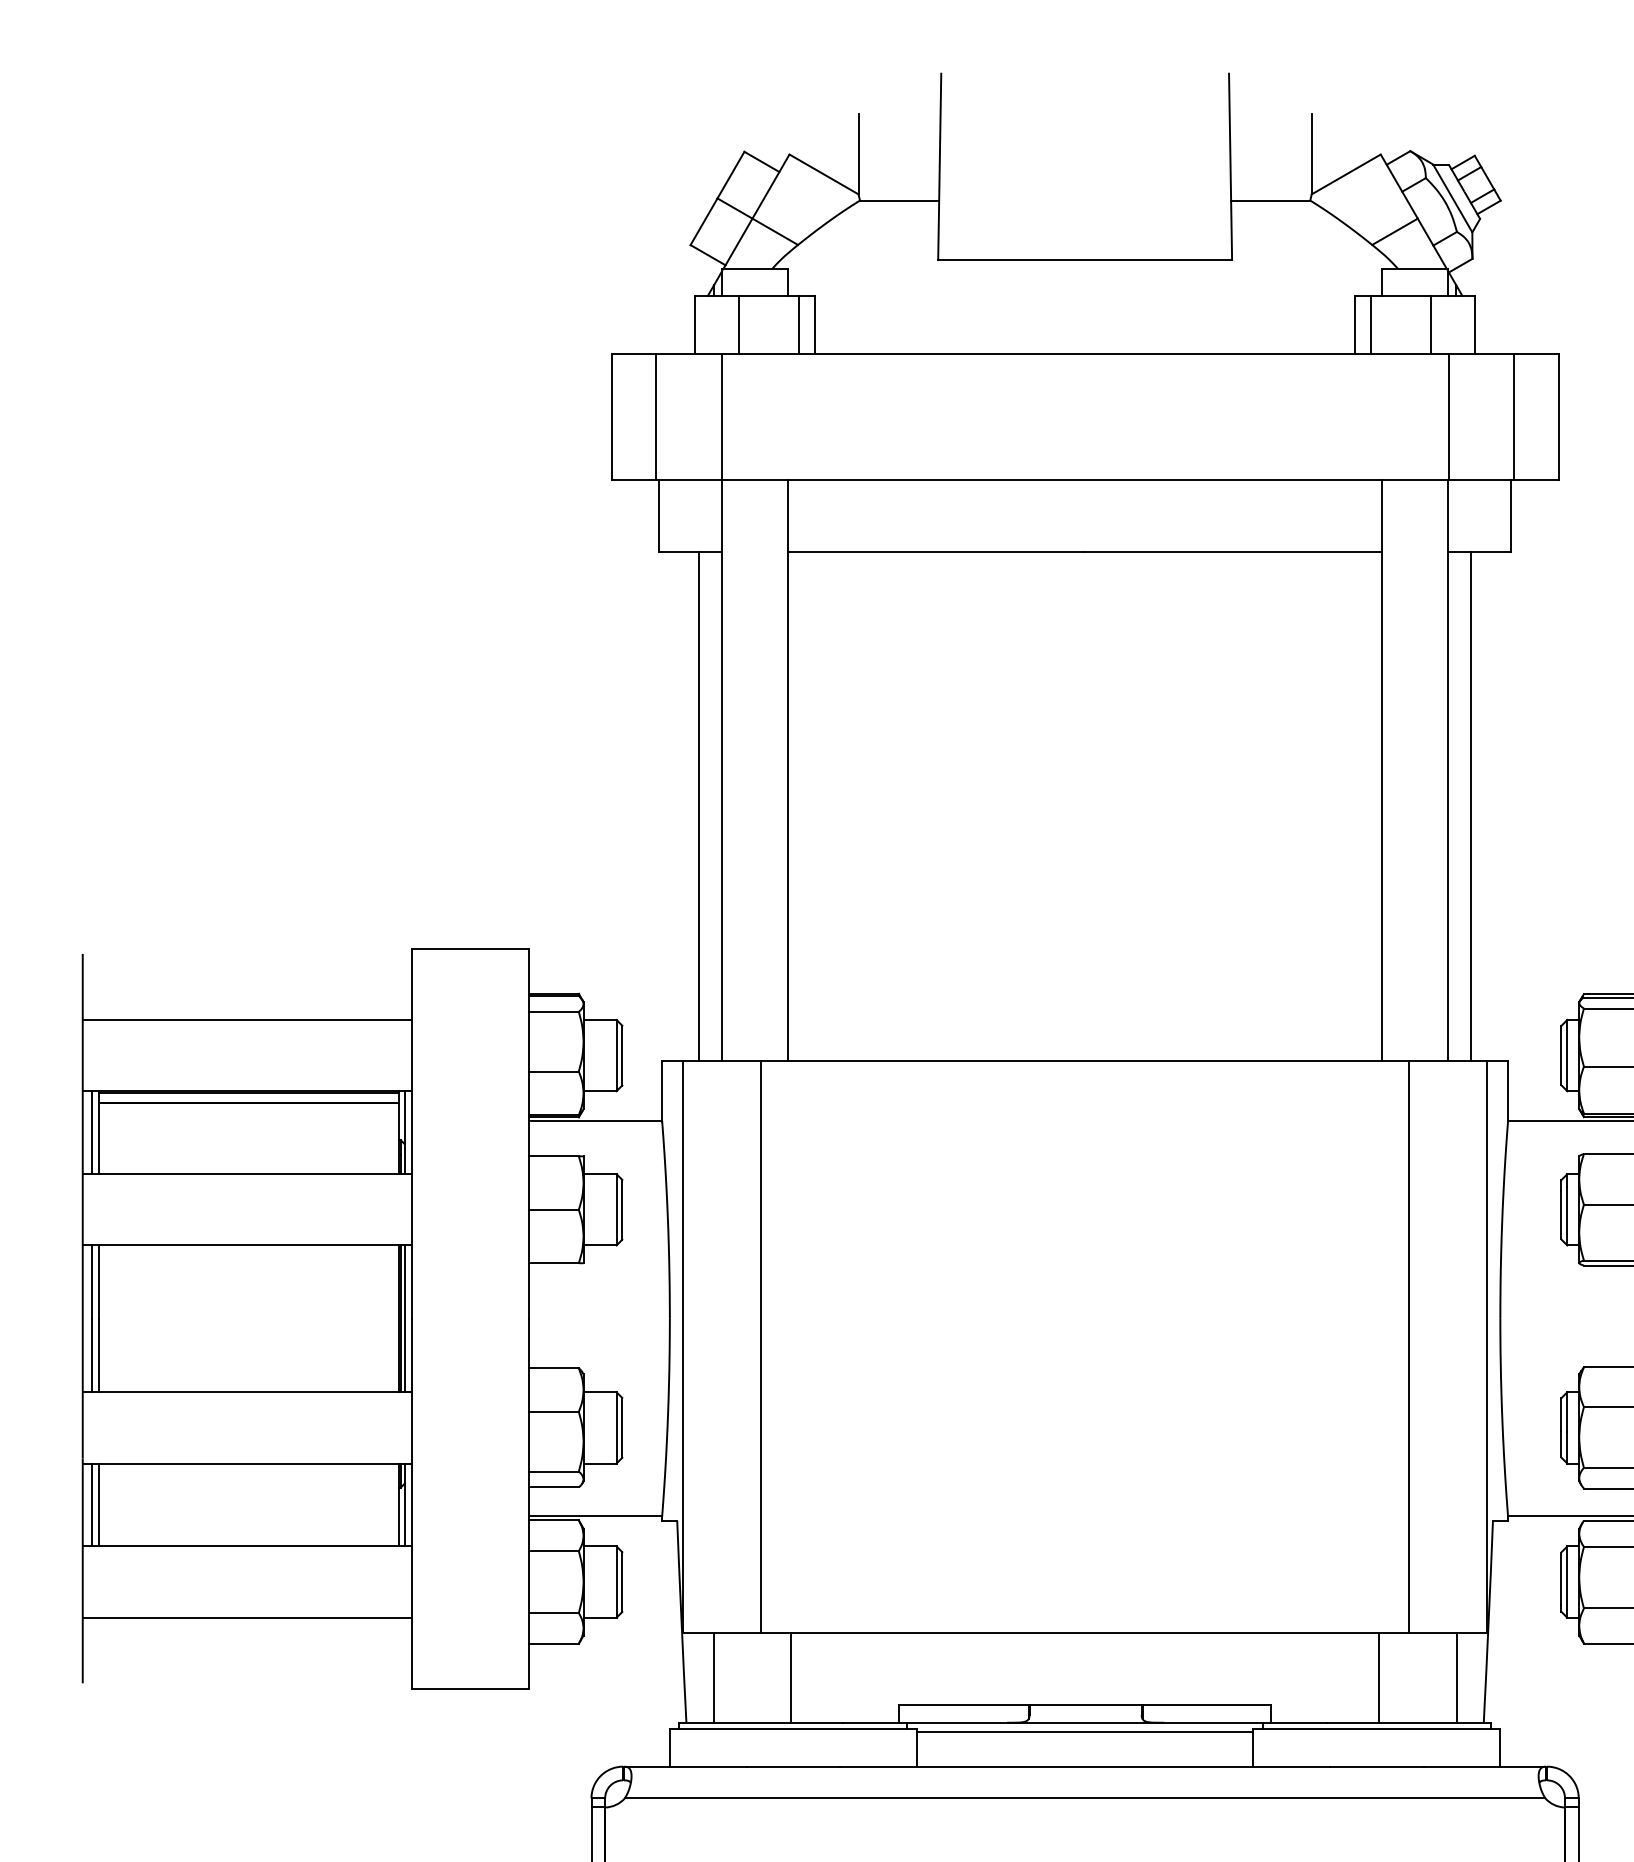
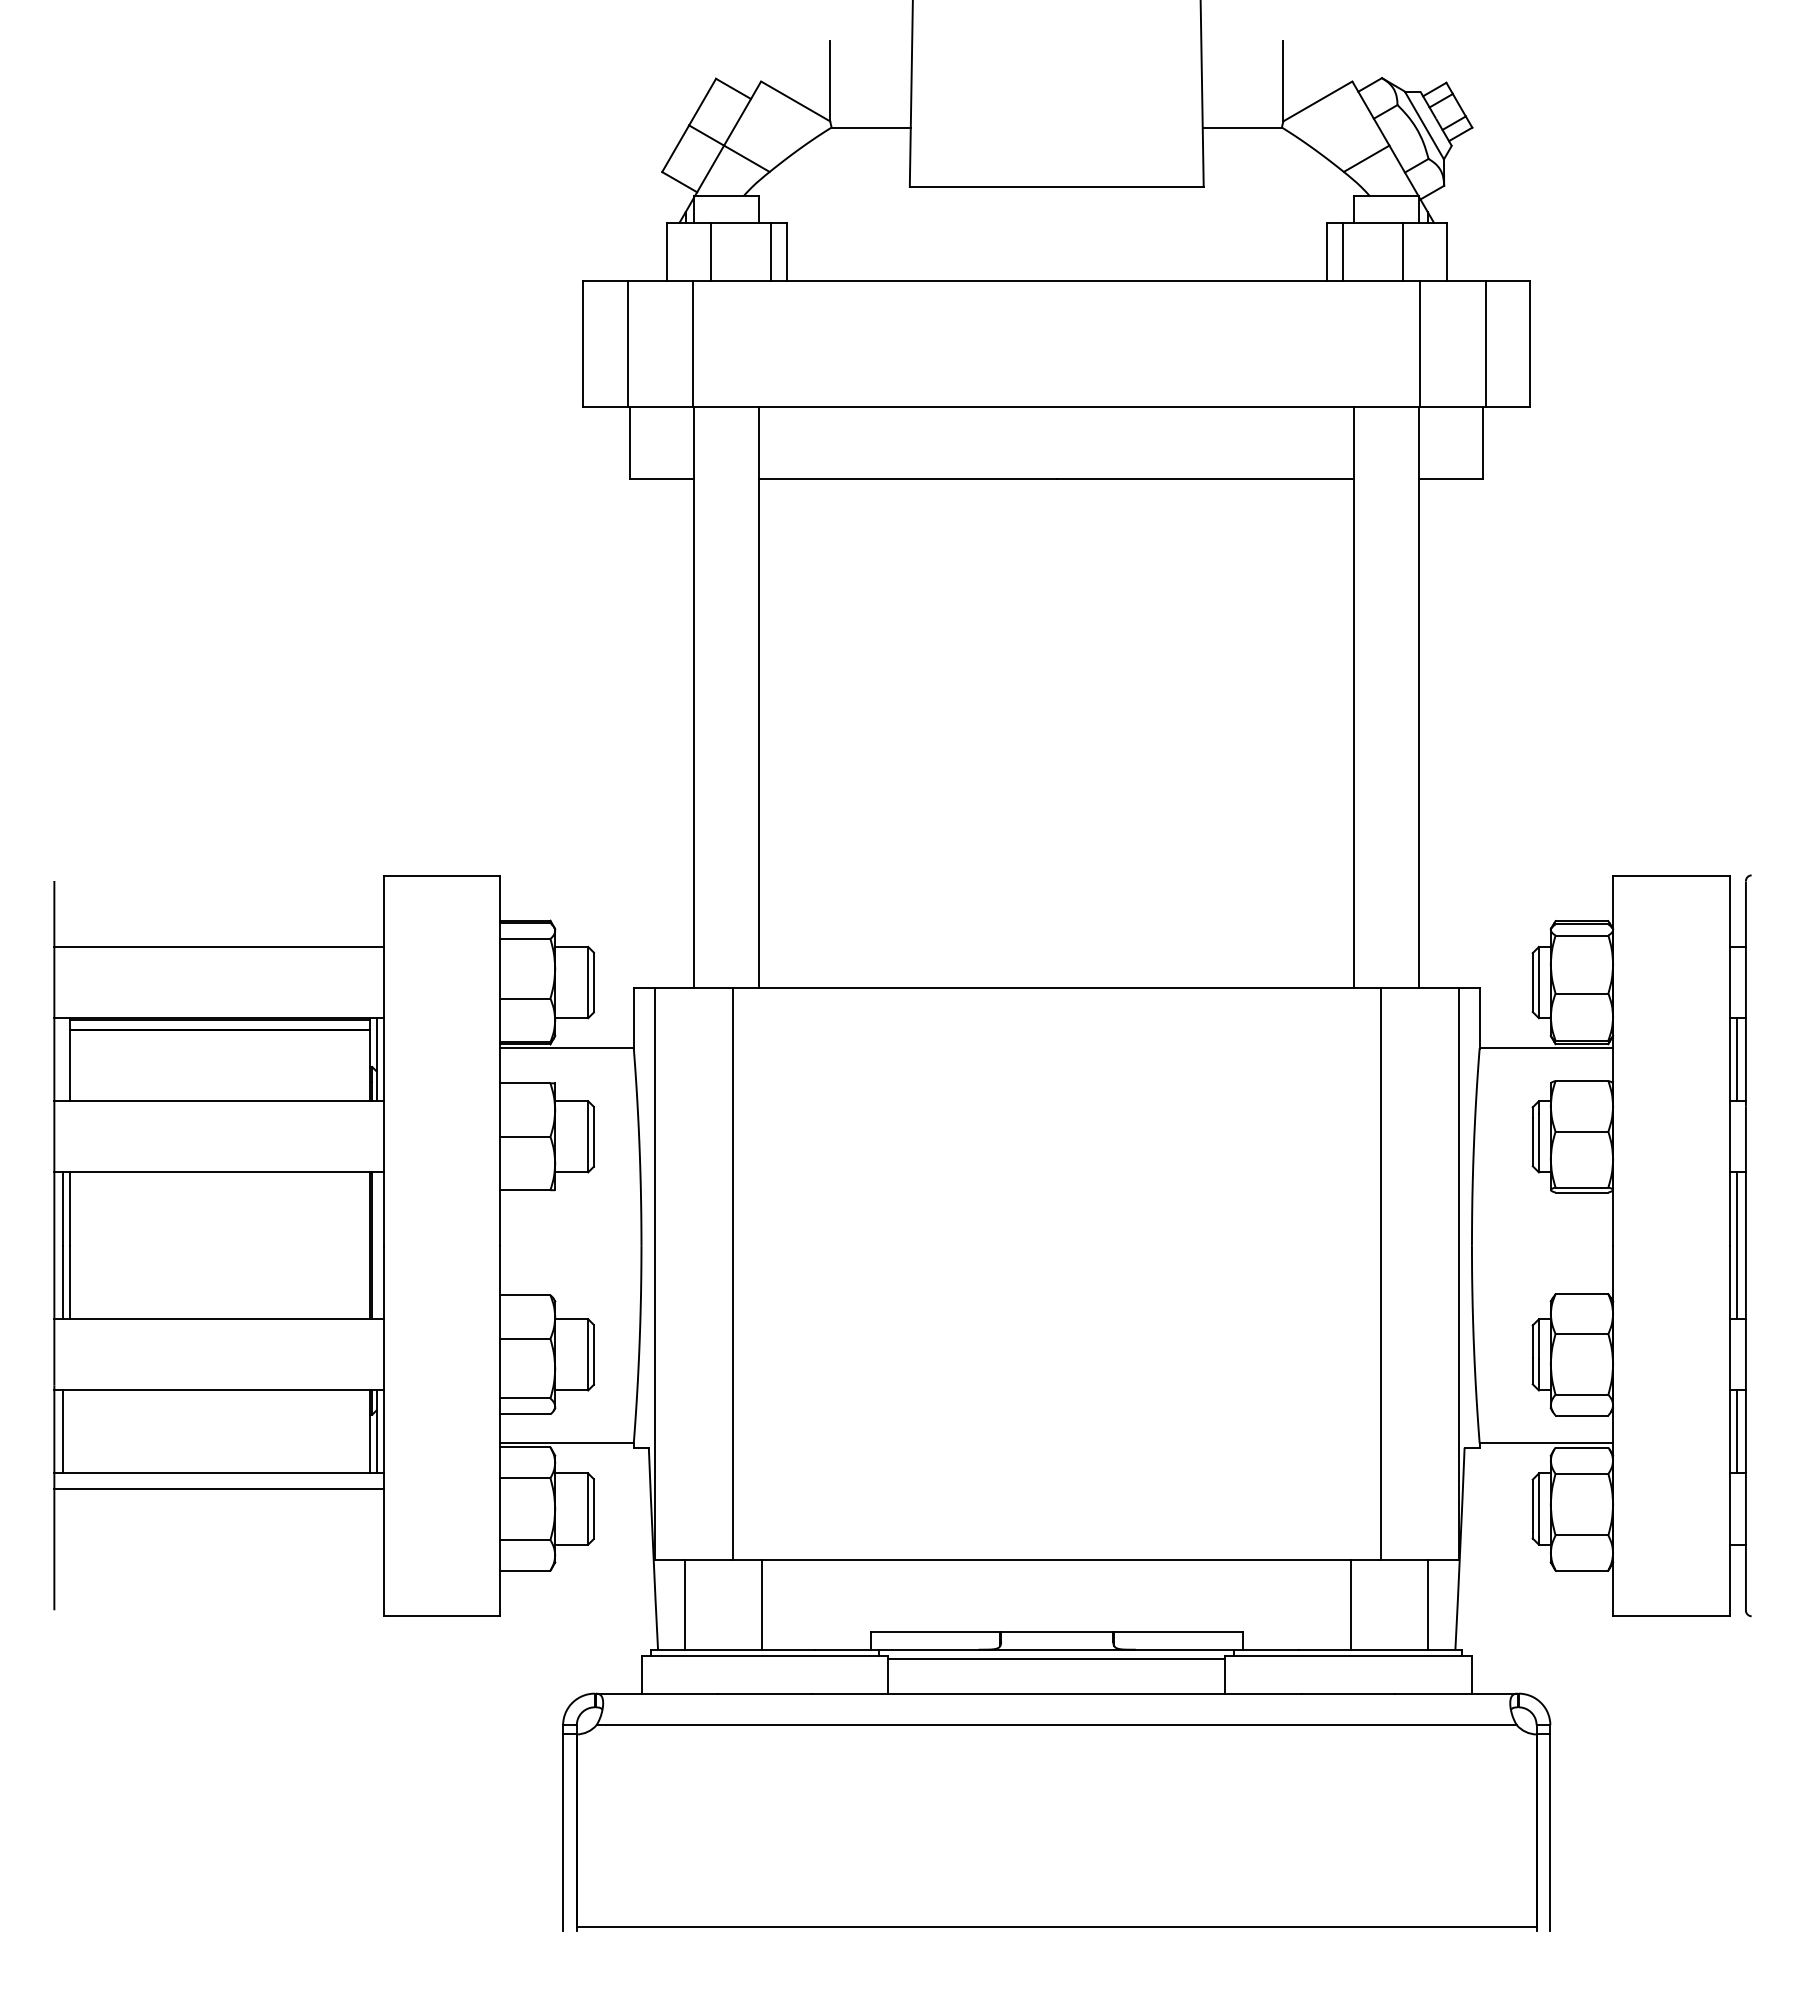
line: (698, 805) -> (670, 732), removed
line: (1470, 805) -> (1442, 732), removed
line: (91, 1132) -> (63, 1059), removed
line: (404, 1318) -> (376, 1245), removed
line: (98, 1504) -> (70, 1431), removed
line: (246, 1617) -> (218, 1488), moved

